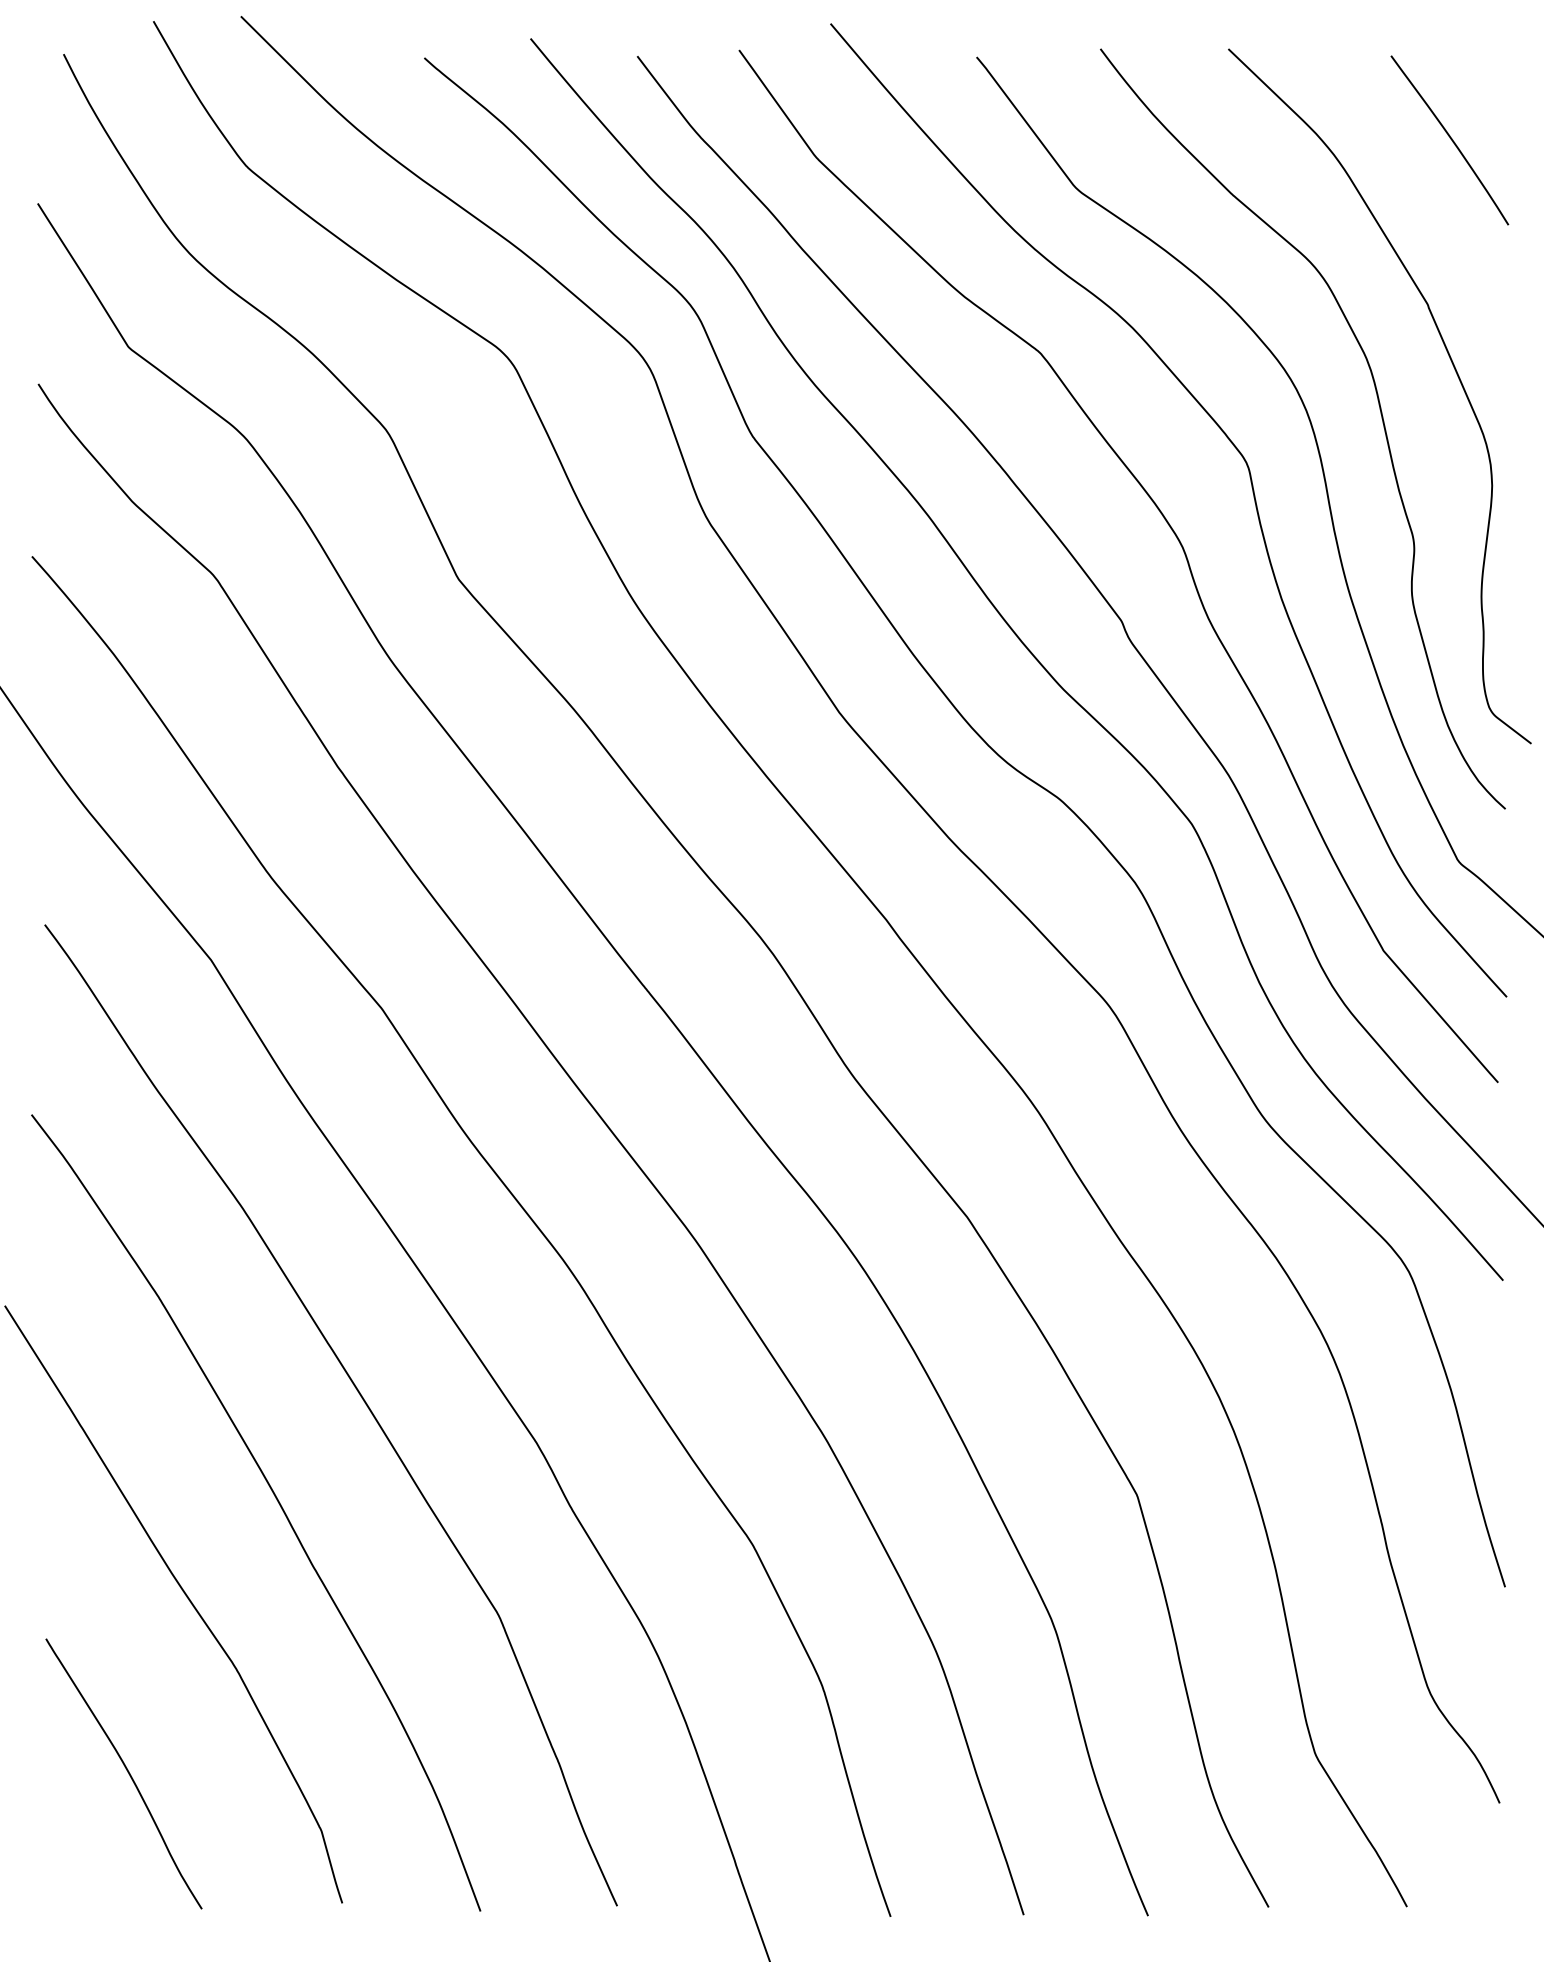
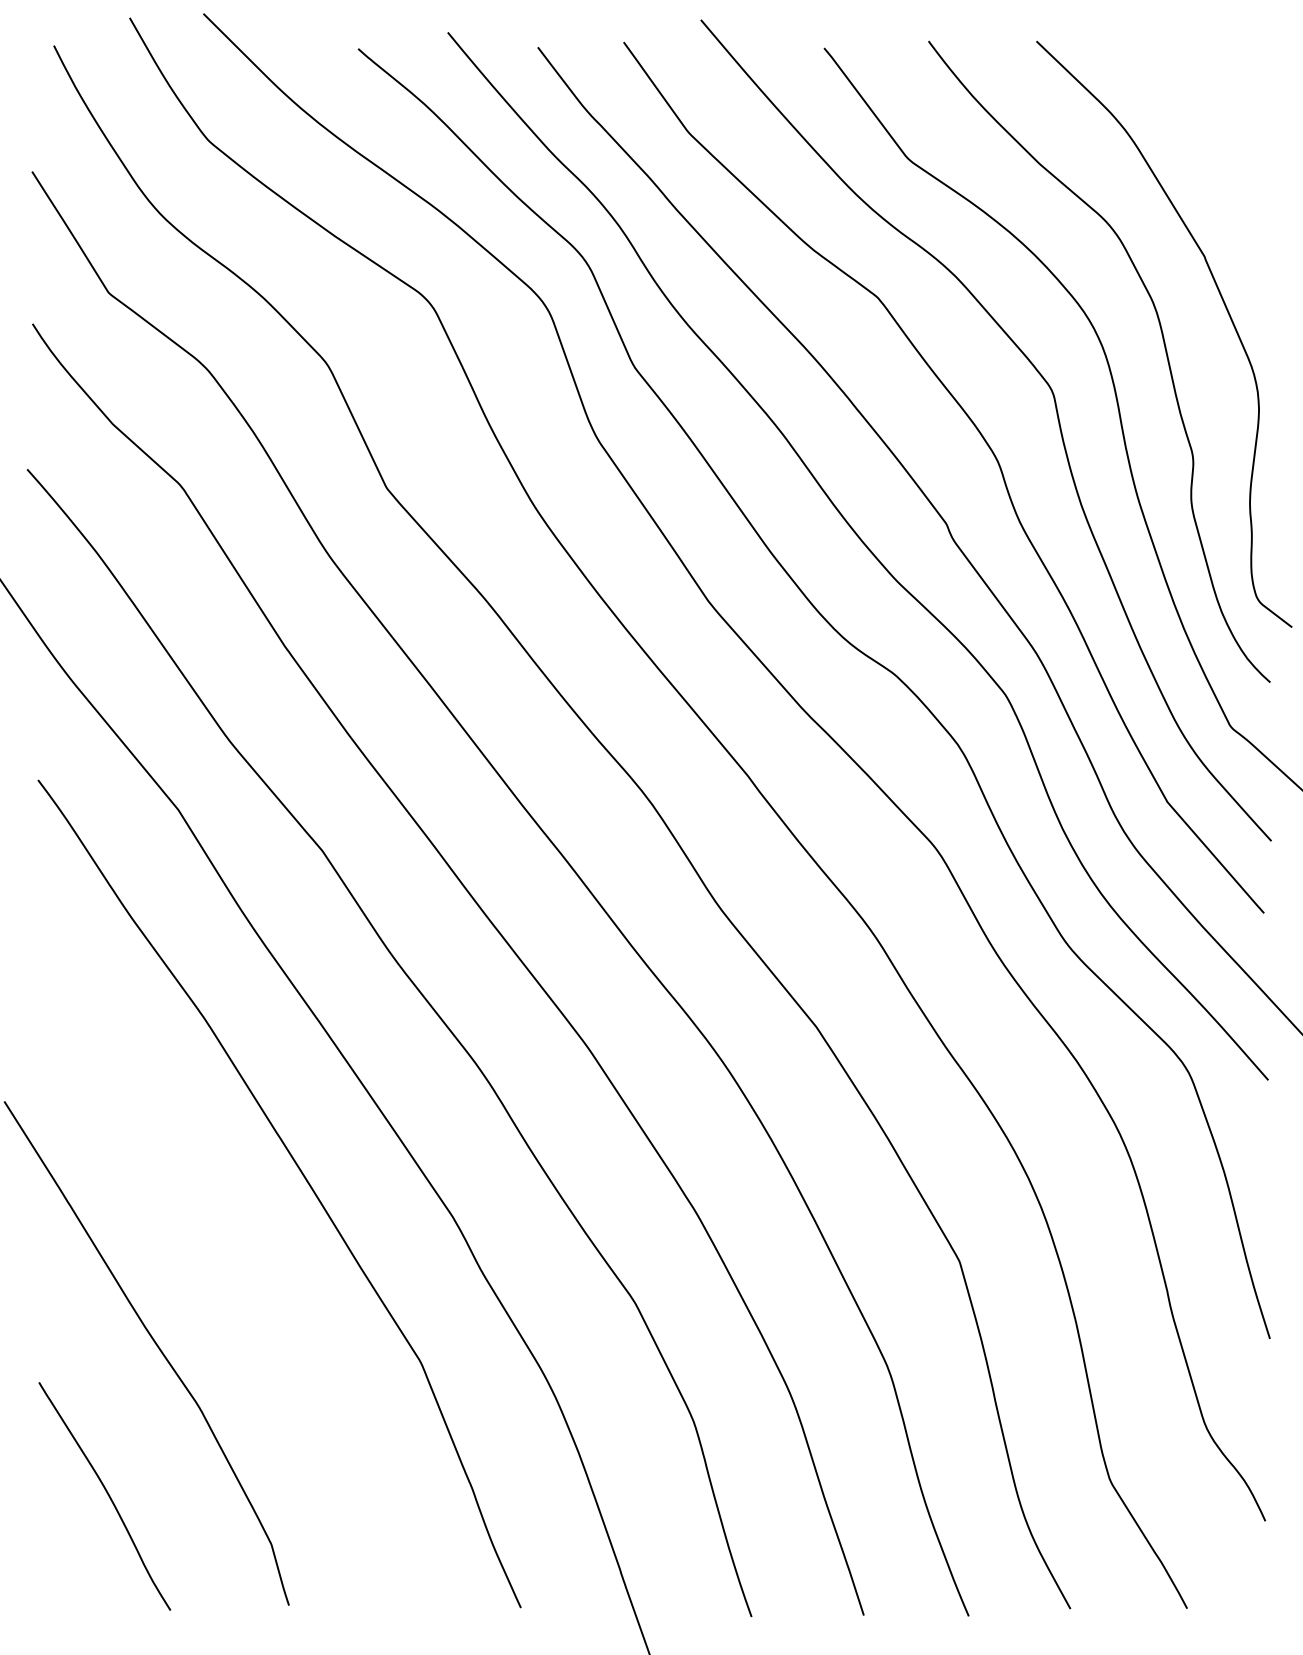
curve: (1450, 139) -> (1223, 117), removed
curve: (276, 1500) -> (233, 1265), removed

